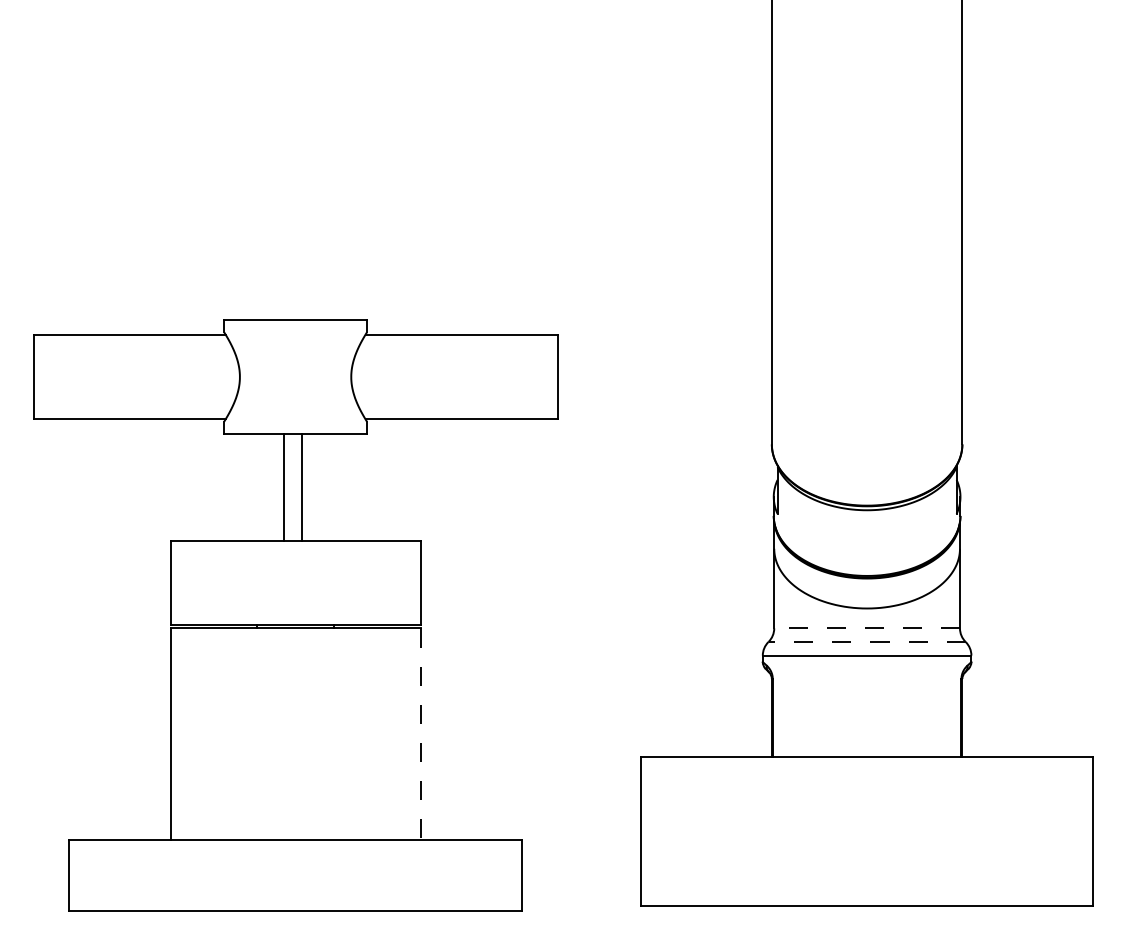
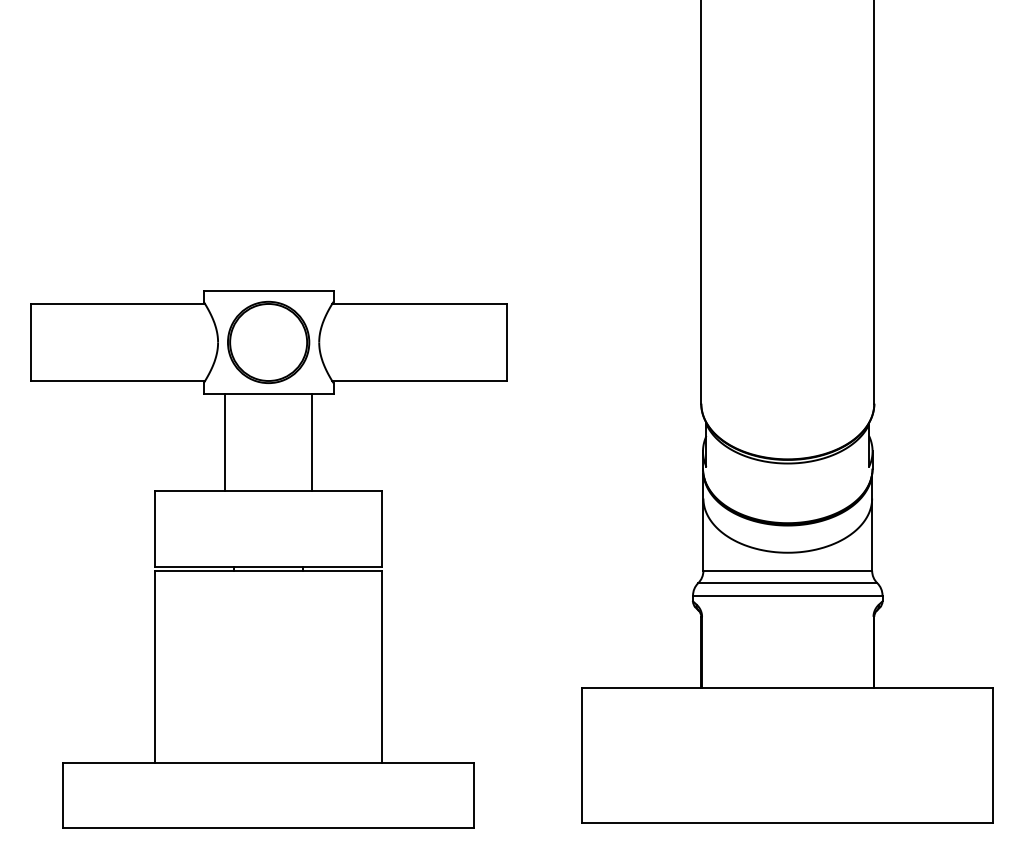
part: (295, 375) -> (268, 341), added
line: (284, 487) -> (225, 442), moved
line: (302, 487) -> (311, 442), moved
line: (866, 628) -> (787, 570), dashed -> solid
line: (866, 642) -> (787, 583), dashed -> solid
line: (420, 733) -> (382, 666), dashed -> solid

